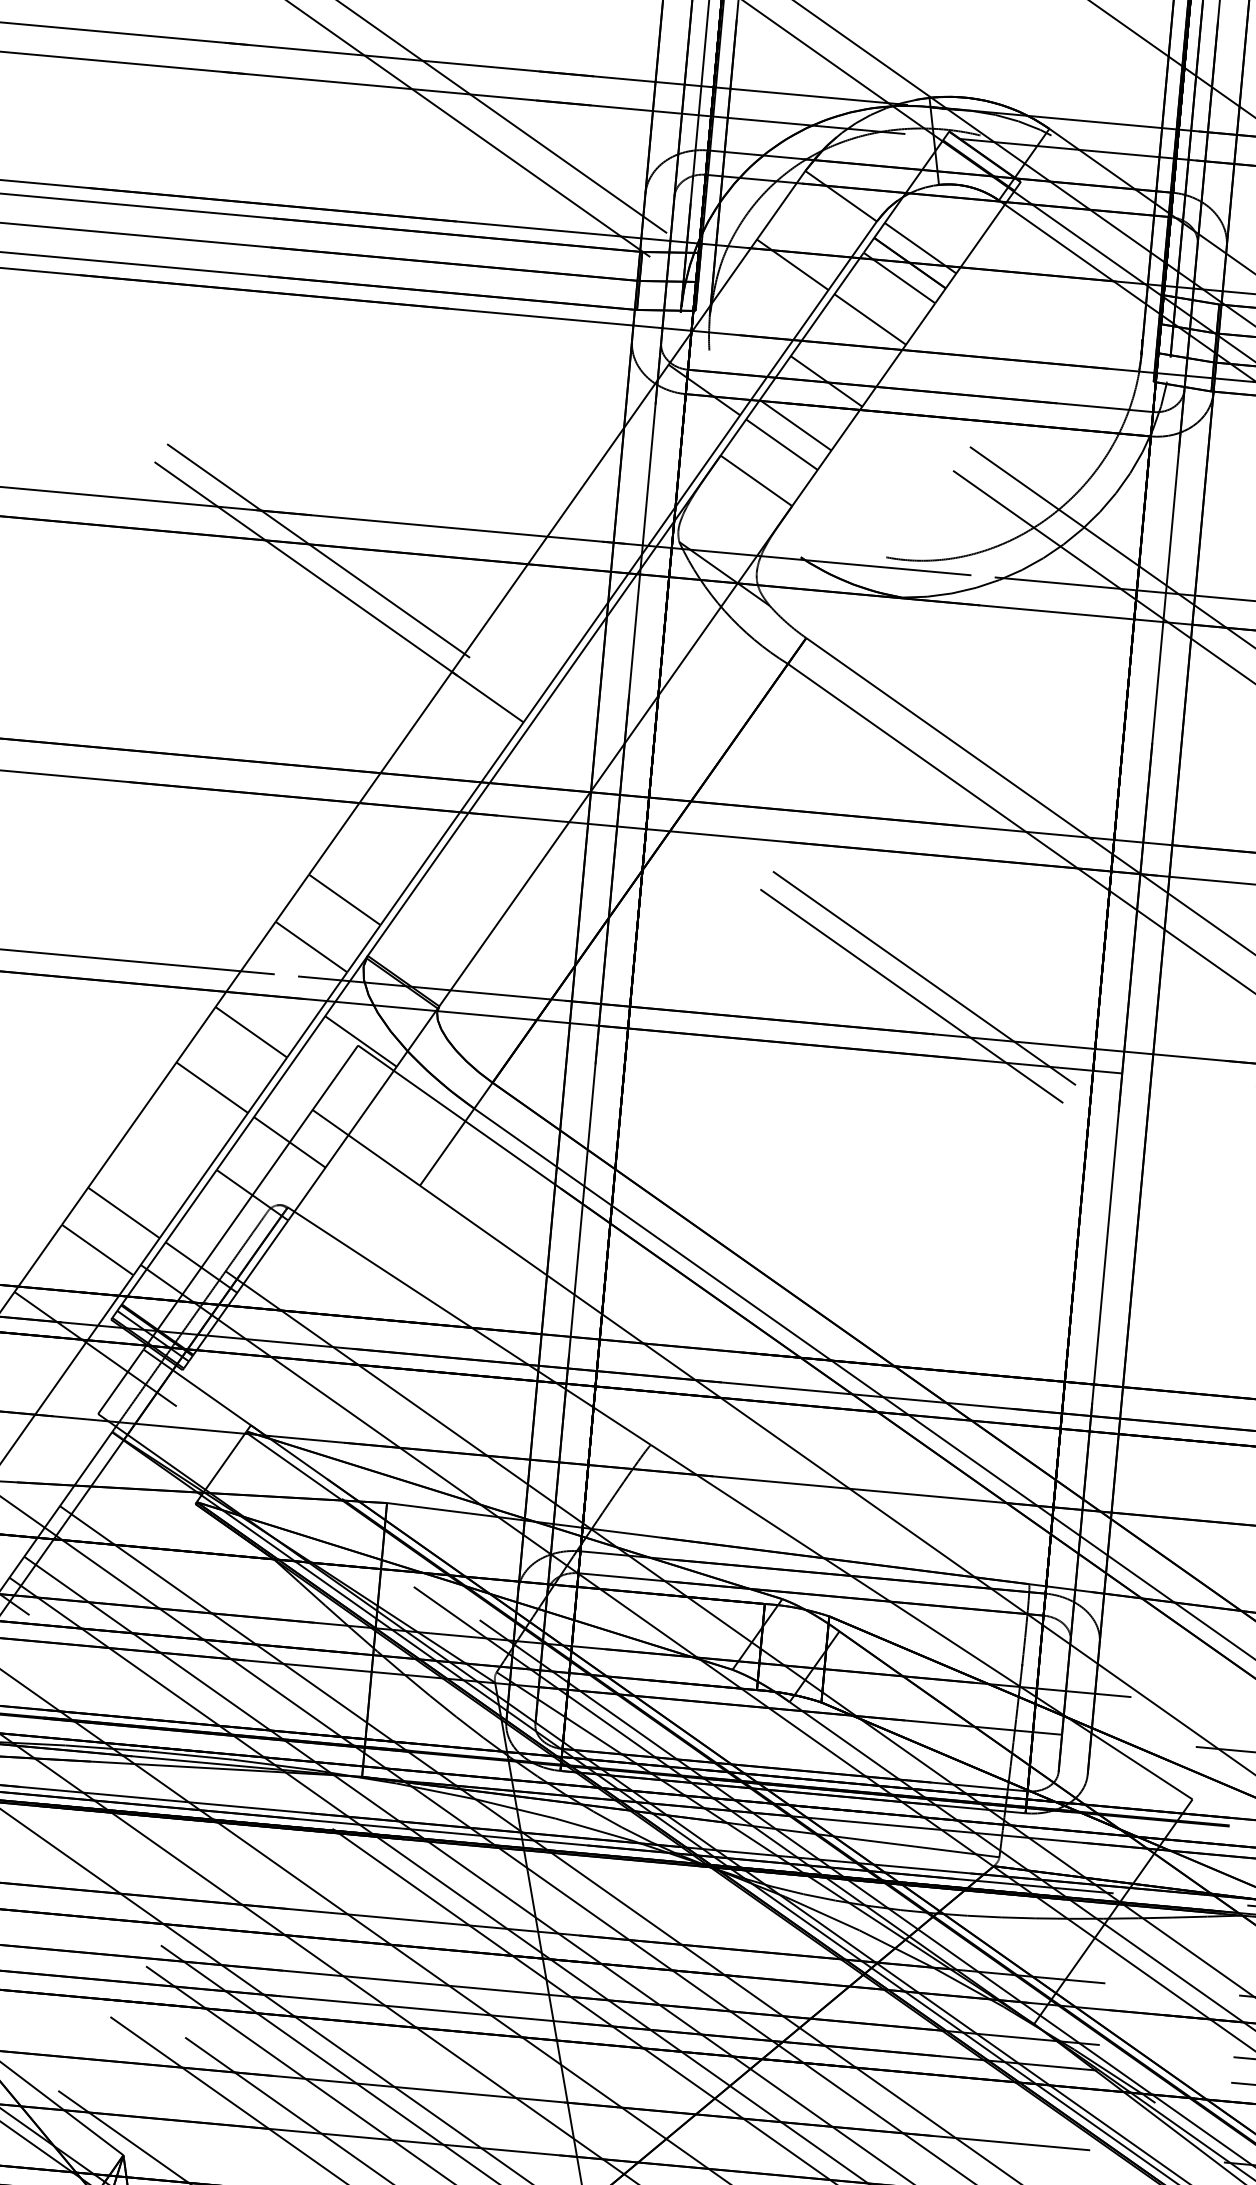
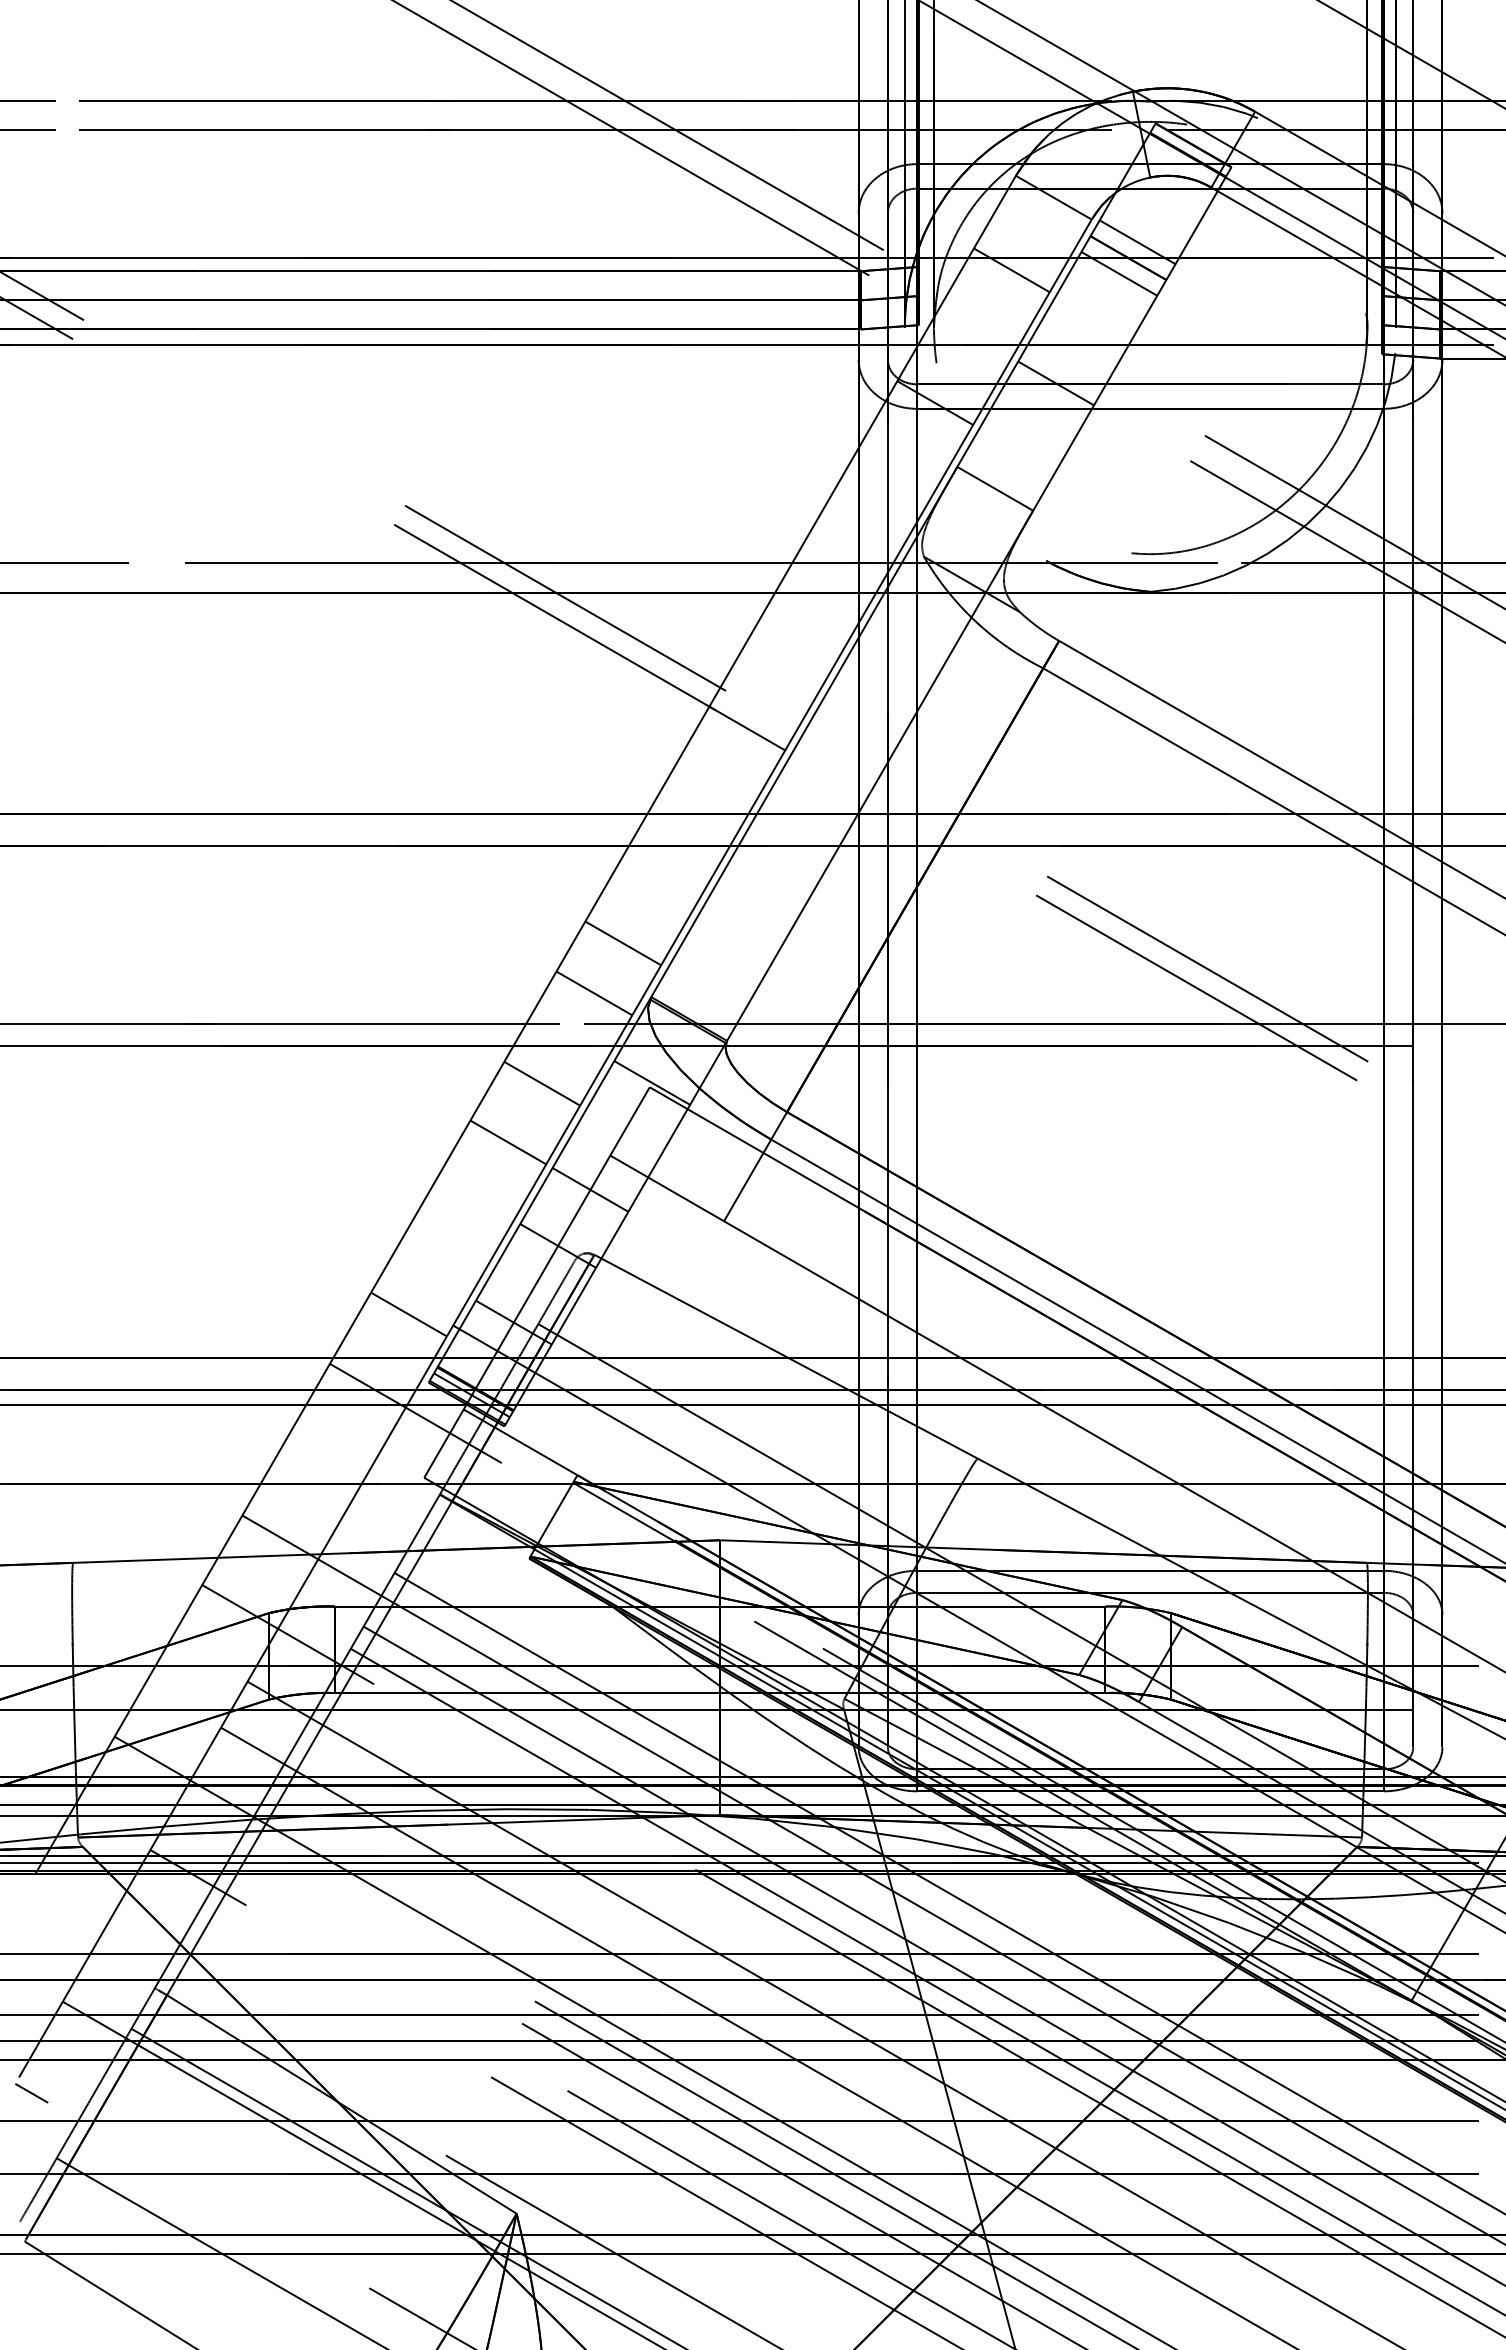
line: (869, 319) -> (1093, 317), removed
line: (795, 424) -> (1029, 429), removed
line: (782, 444) -> (1017, 450), removed
line: (123, 1213) -> (431, 1275), removed

